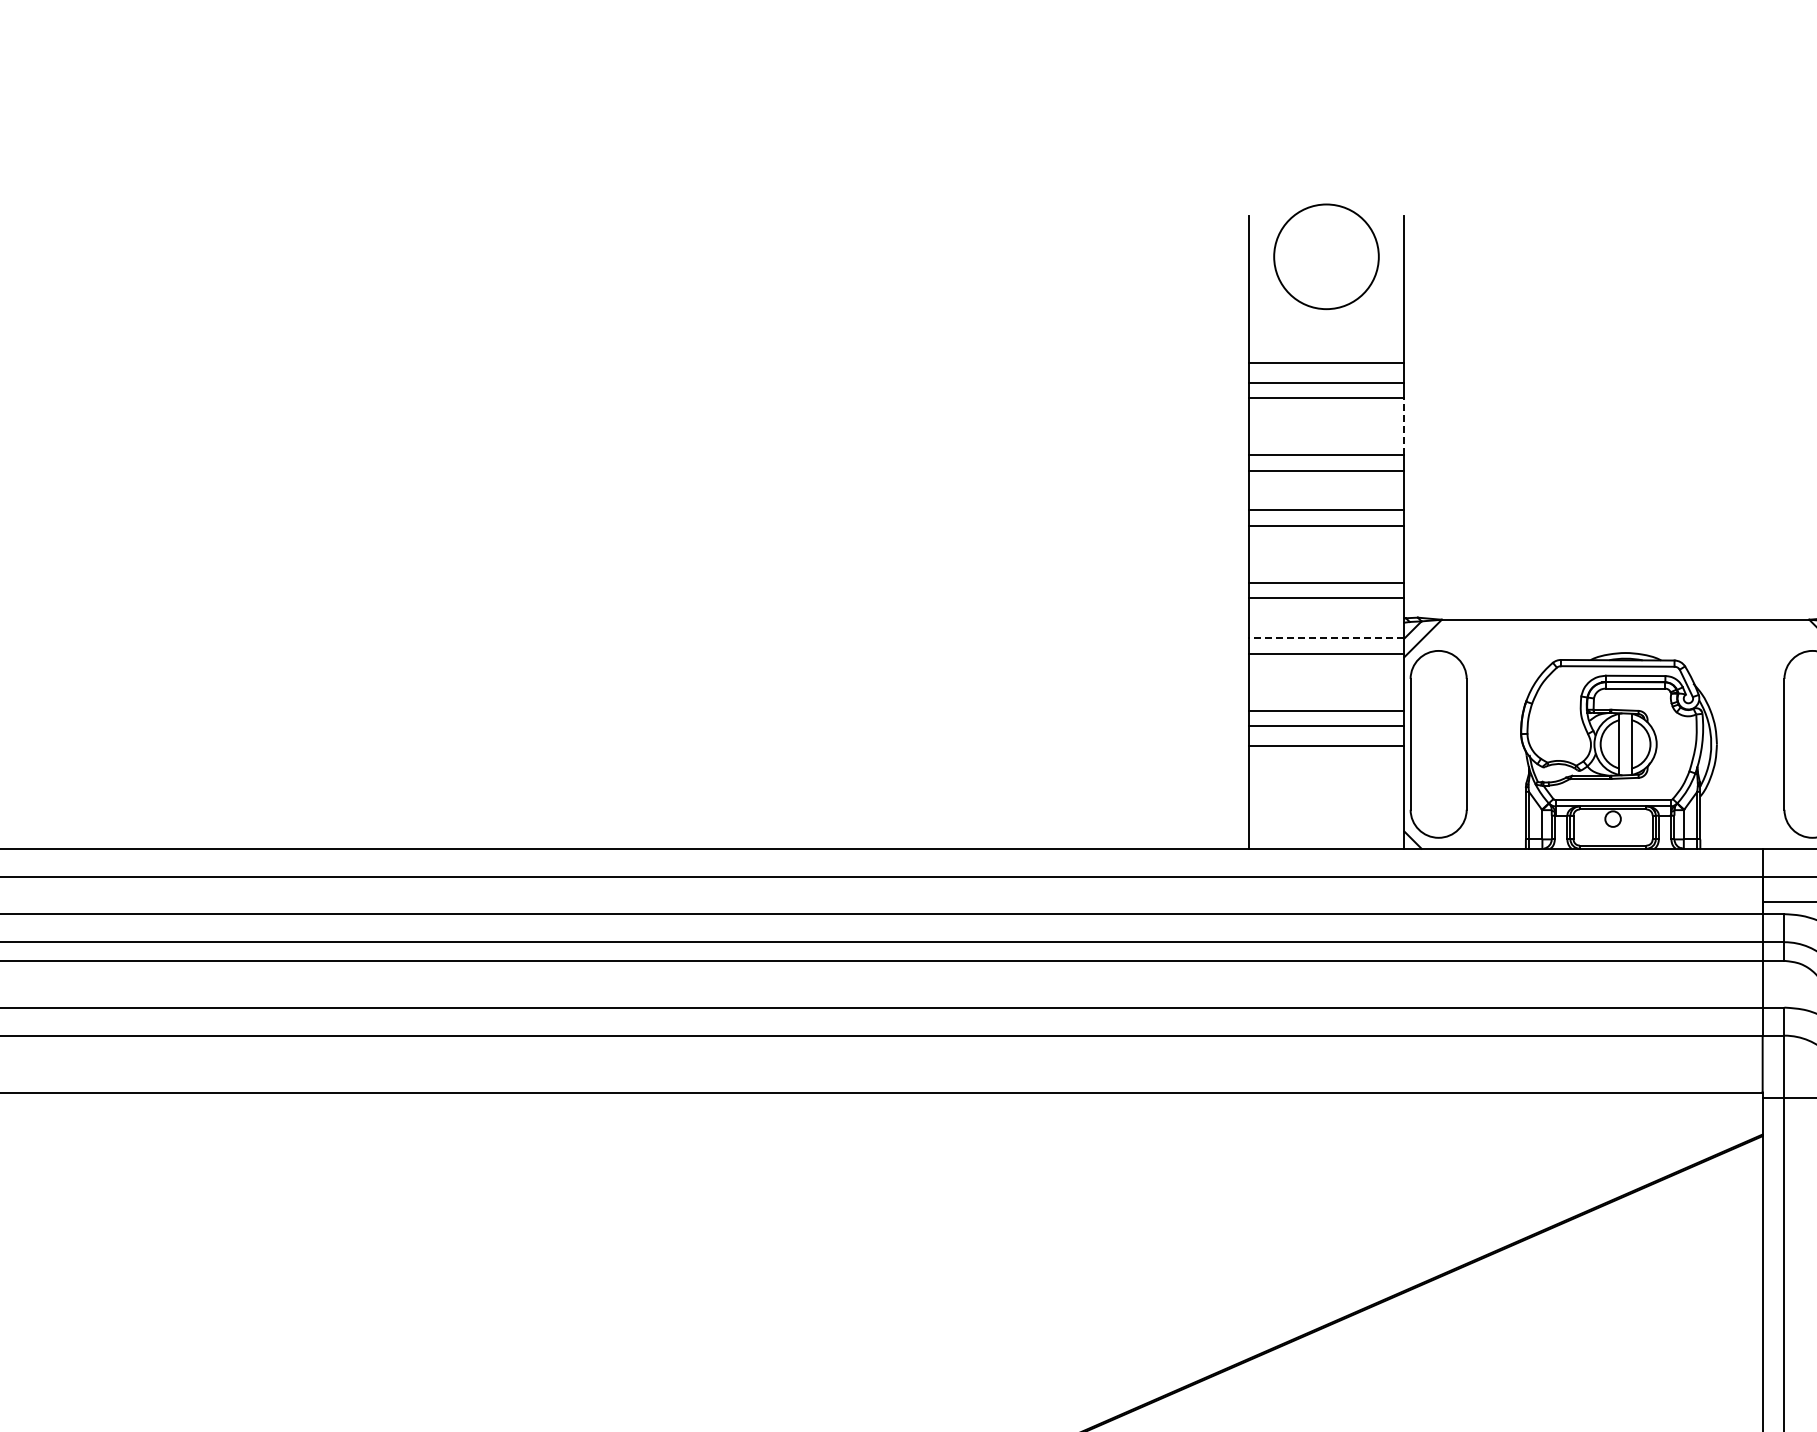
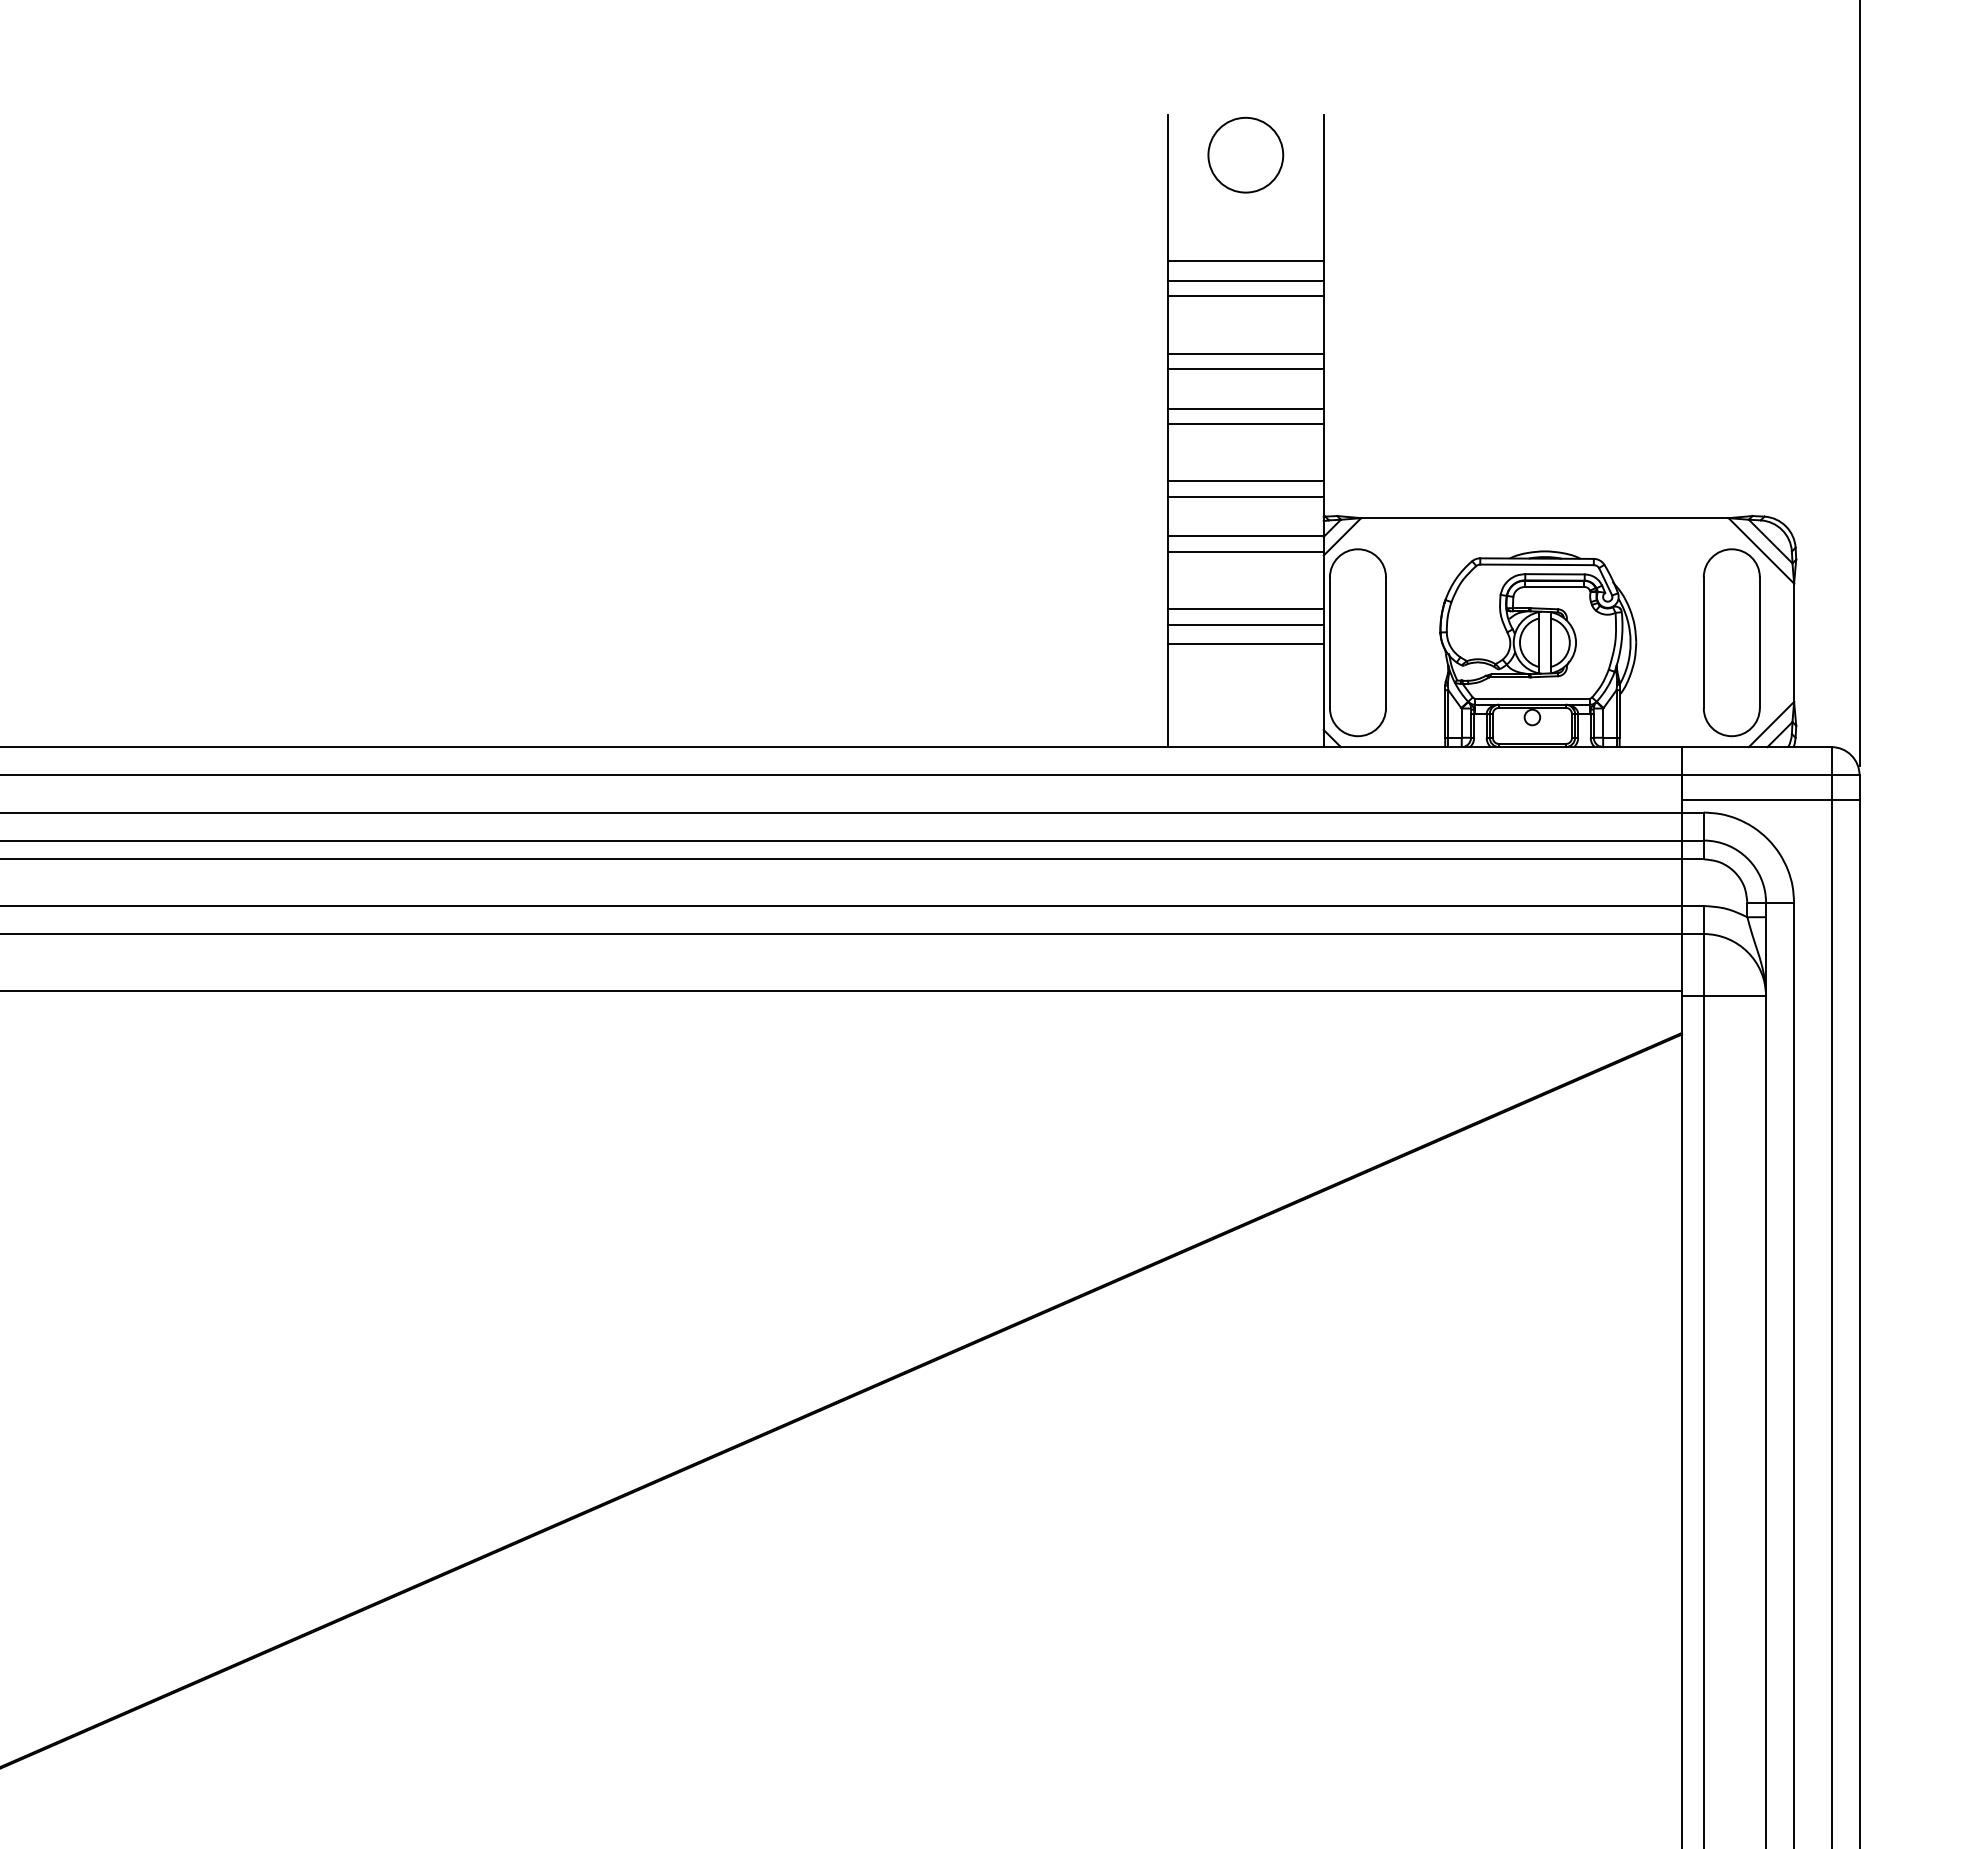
circle: (1326, 256) -> (1245, 154), size x0.71
line: (1404, 427) -> (1323, 325), dashed -> solid
line: (1326, 638) -> (1245, 536), dashed -> solid

